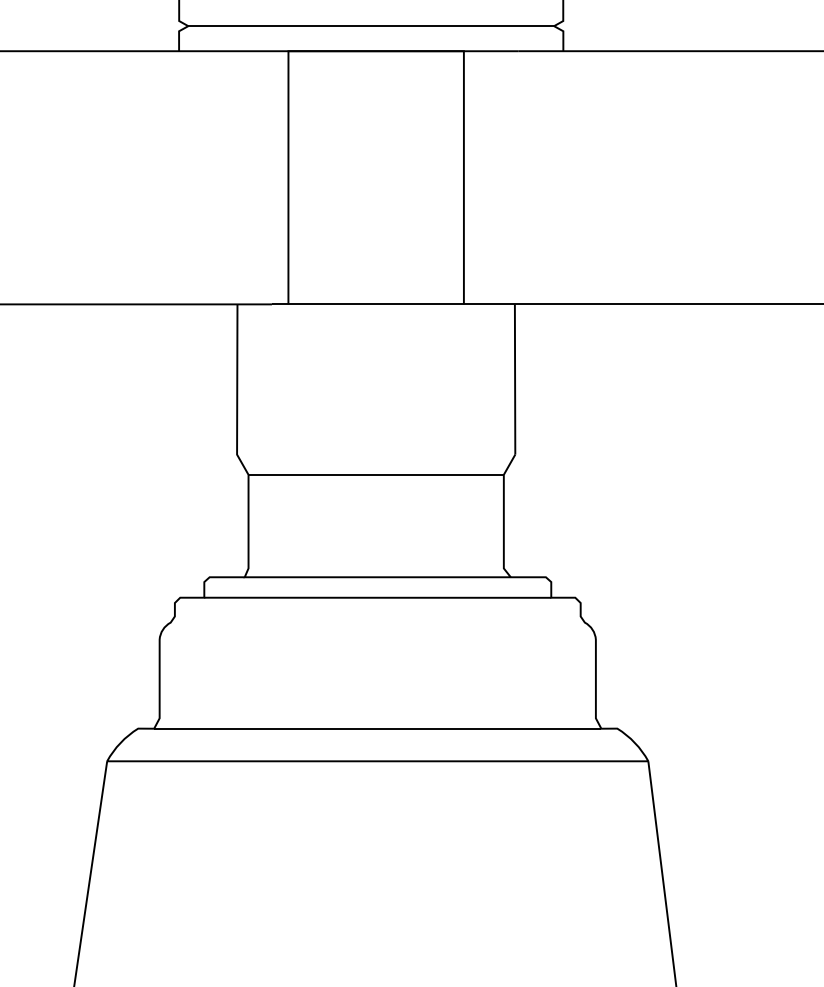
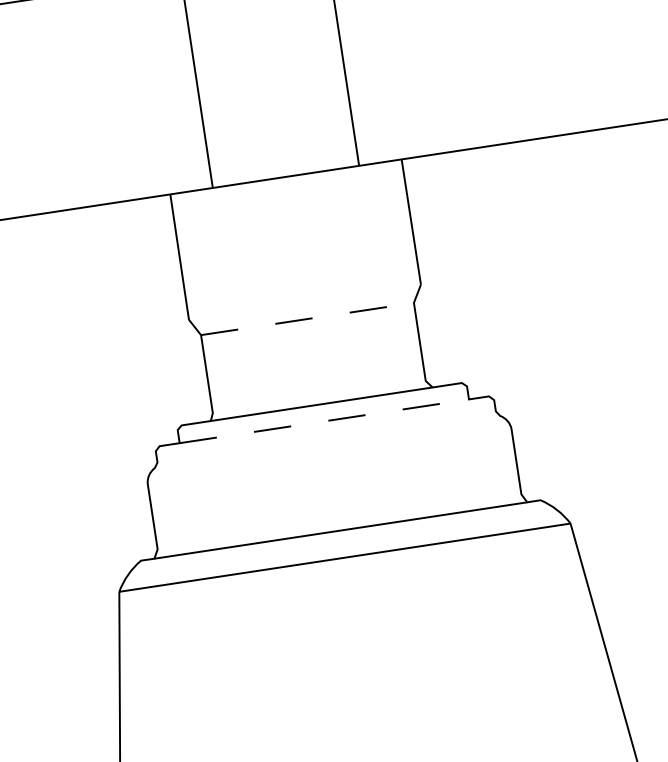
line: (376, 474) -> (307, 318), solid -> dashed
line: (378, 597) -> (324, 421), solid -> dashed

